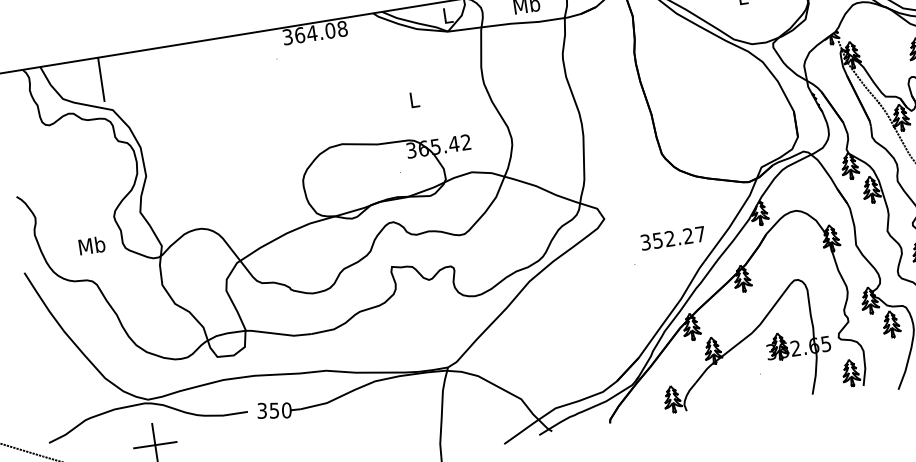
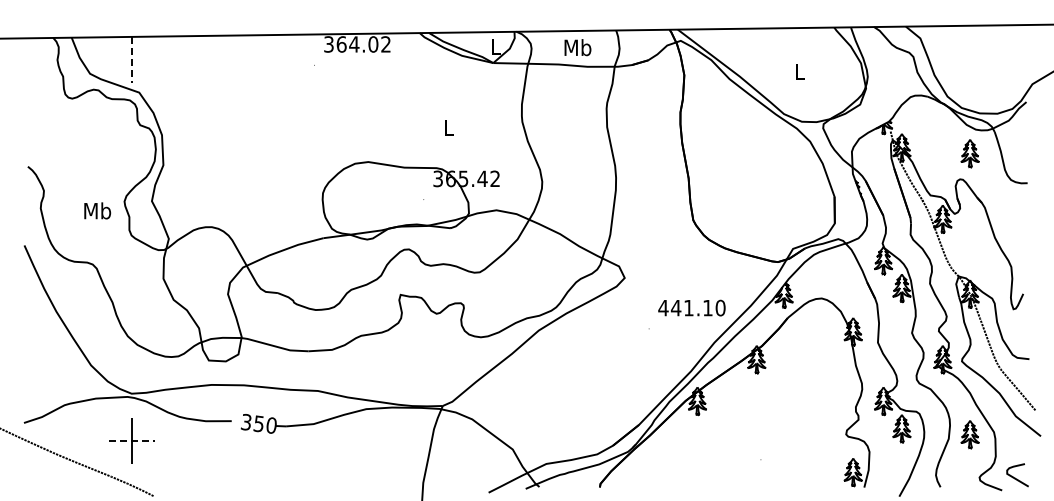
text: (342, 28) -> (386, 44), 364.08 -> 364.02
line: (101, 80) -> (132, 60), solid -> dashed
text: (672, 237) -> (691, 307), 352.27 -> 441.10
text: (91, 245) -> (97, 210), moved
part: (742, 346) -> (746, 428), removed
line: (155, 445) -> (132, 441), solid -> dashed

